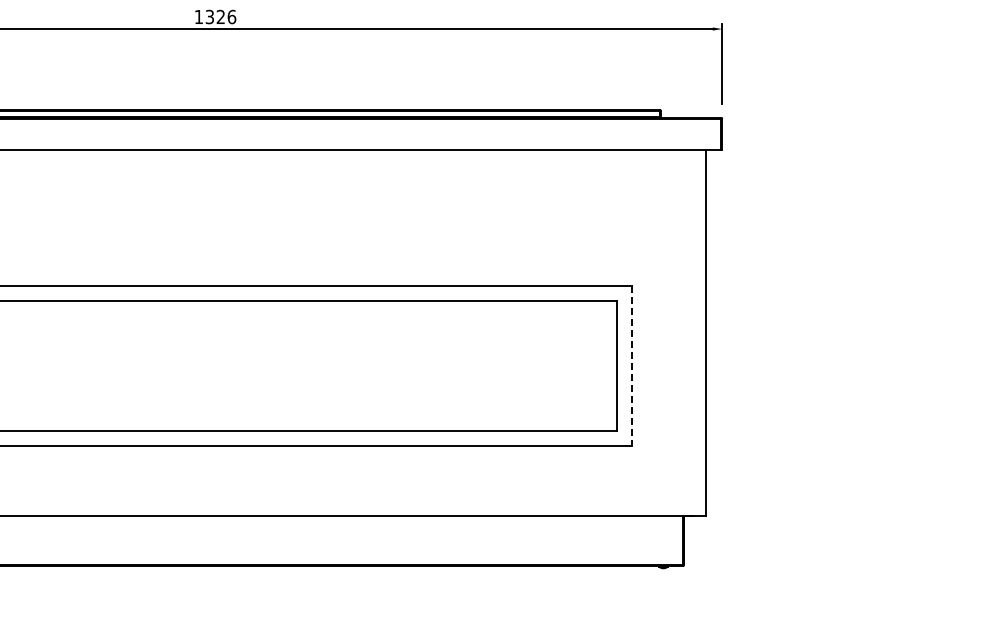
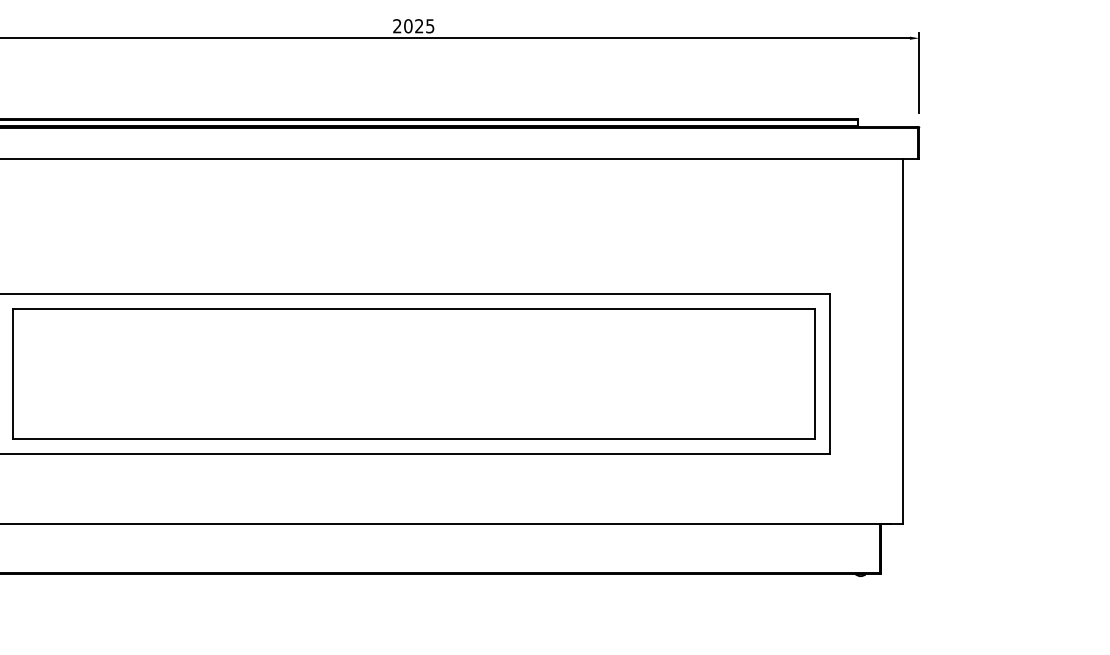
text: (215, 17) -> (413, 26), 1326 -> 2025
line: (632, 365) -> (829, 373), dashed -> solid

